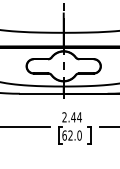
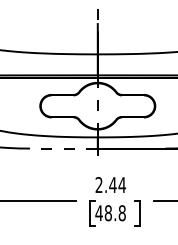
line: (41, 93) -> (63, 148), solid -> dashed
text: (71, 135) -> (109, 213), 62.0 -> 48.8

